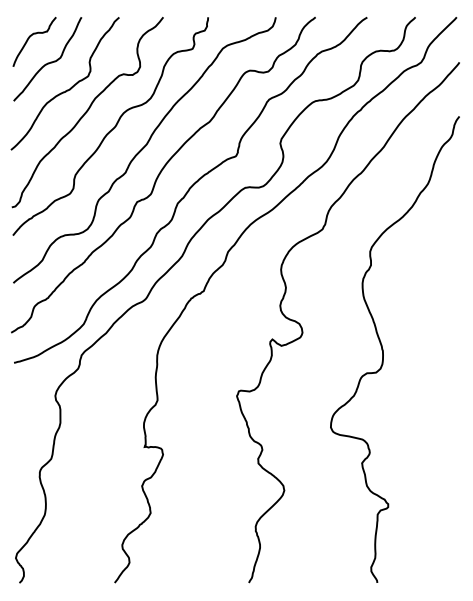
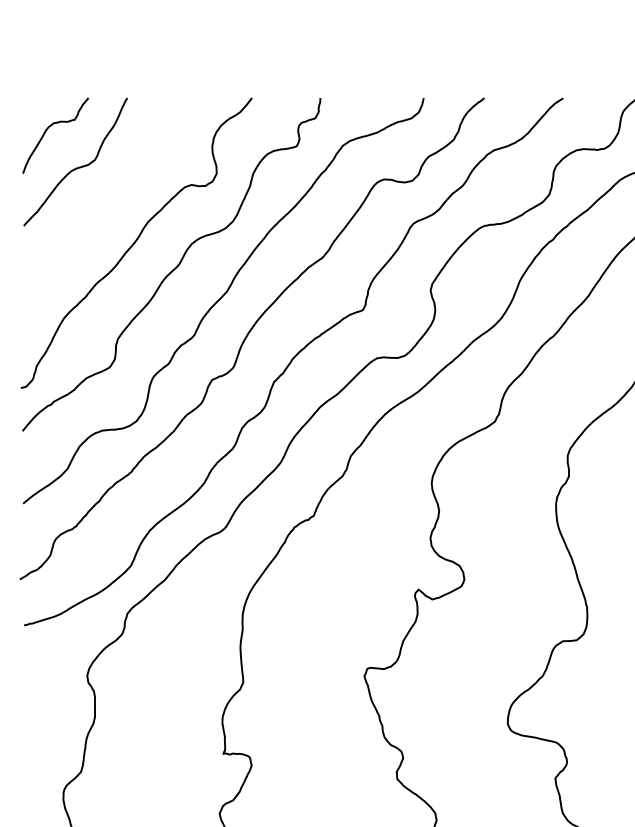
curve: (67, 89) -> (105, 208), removed

